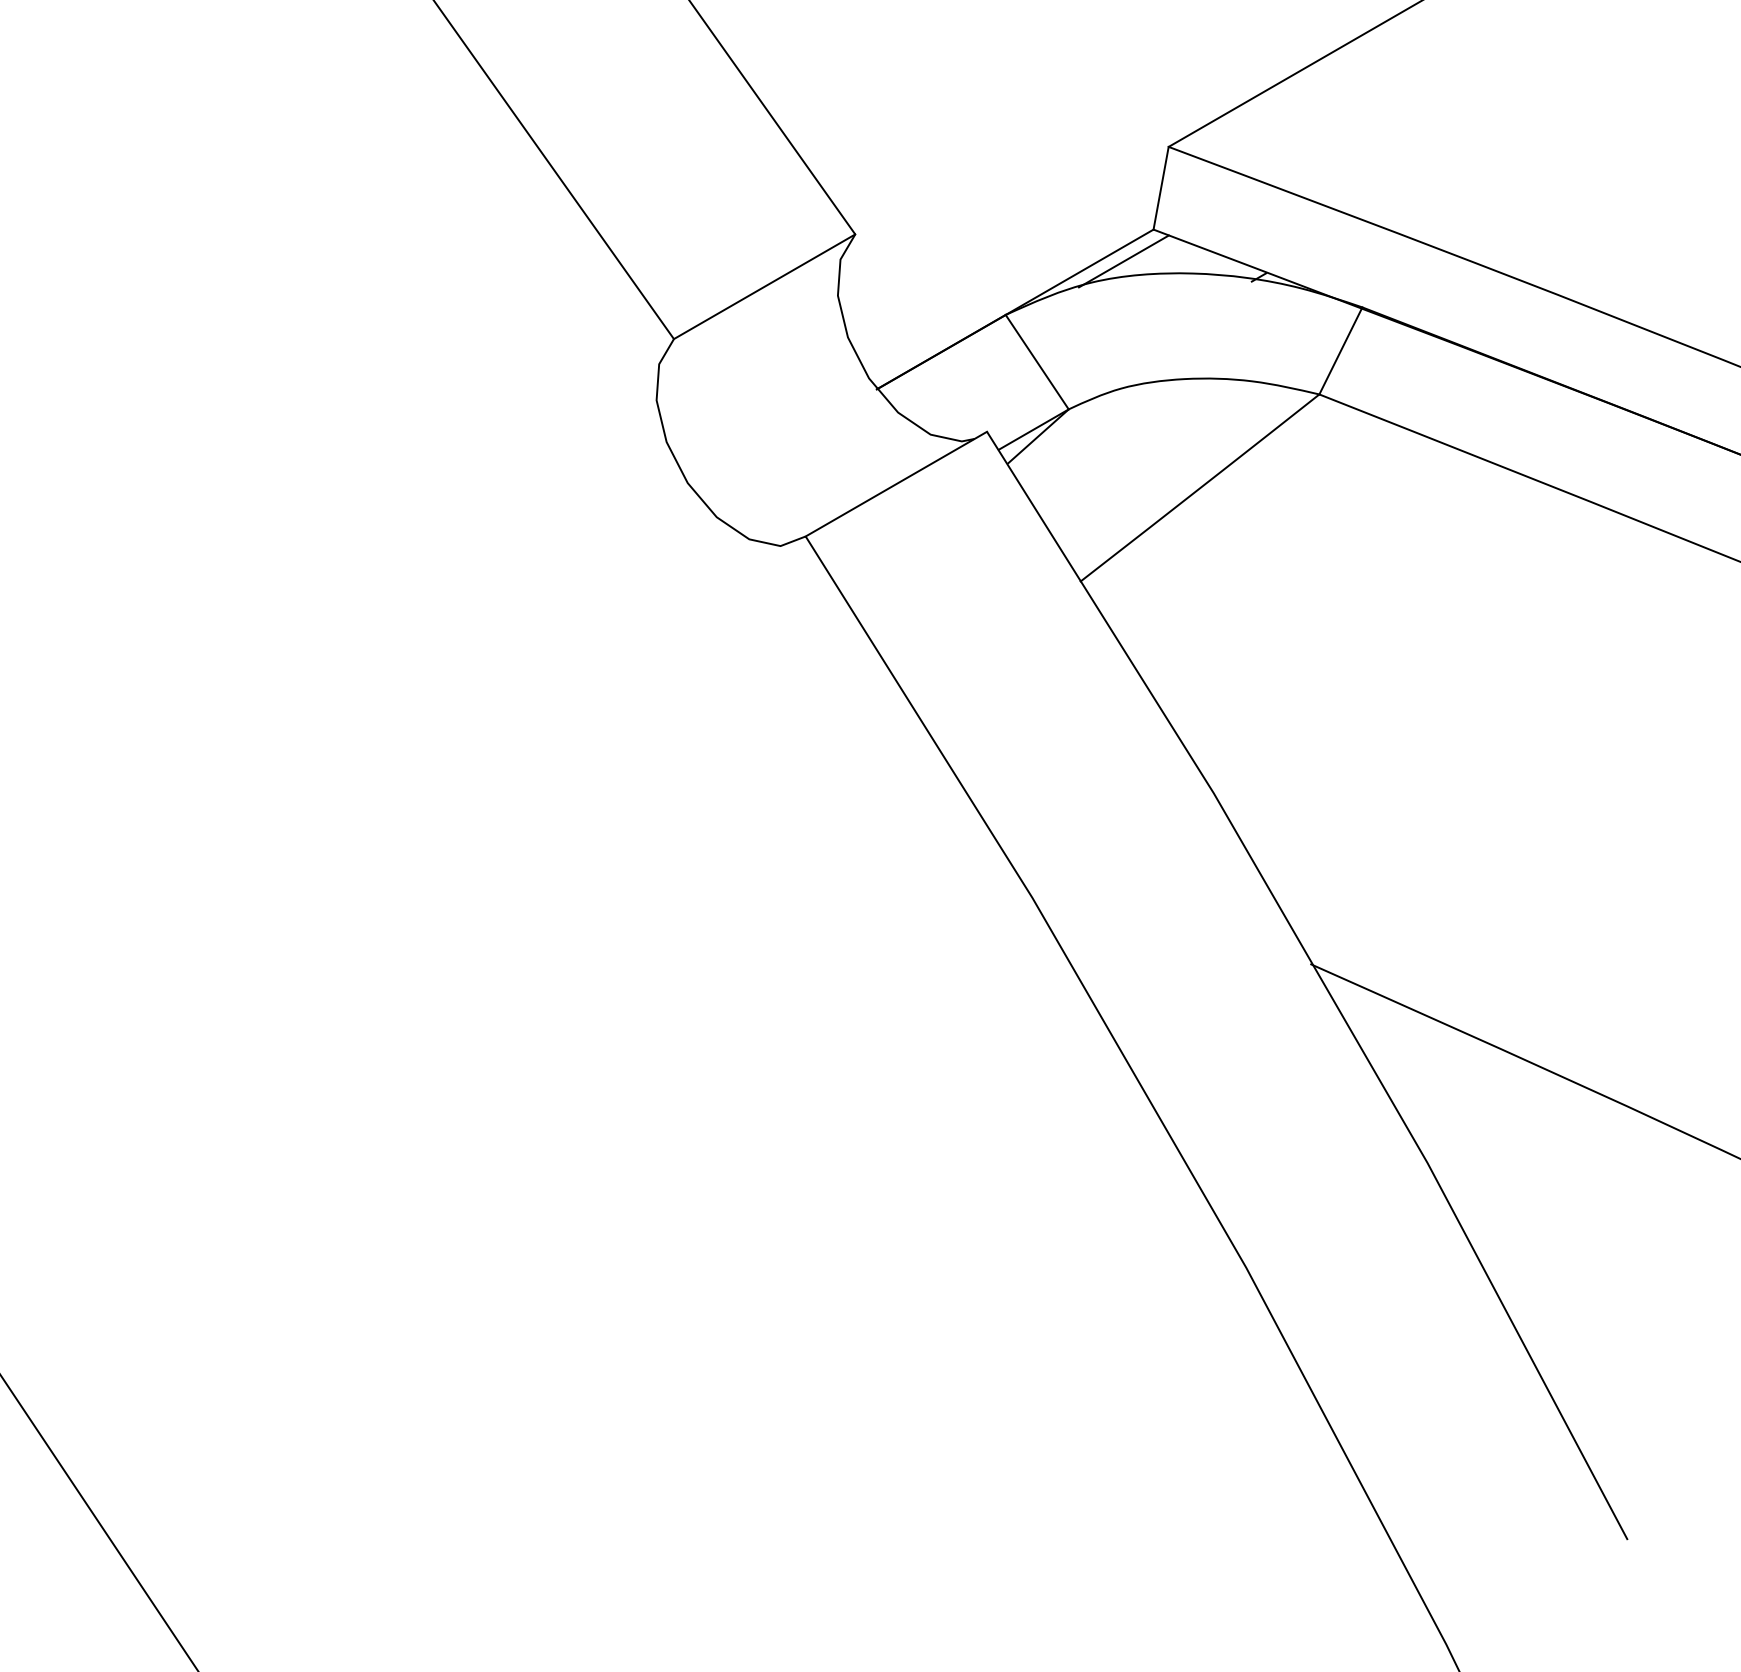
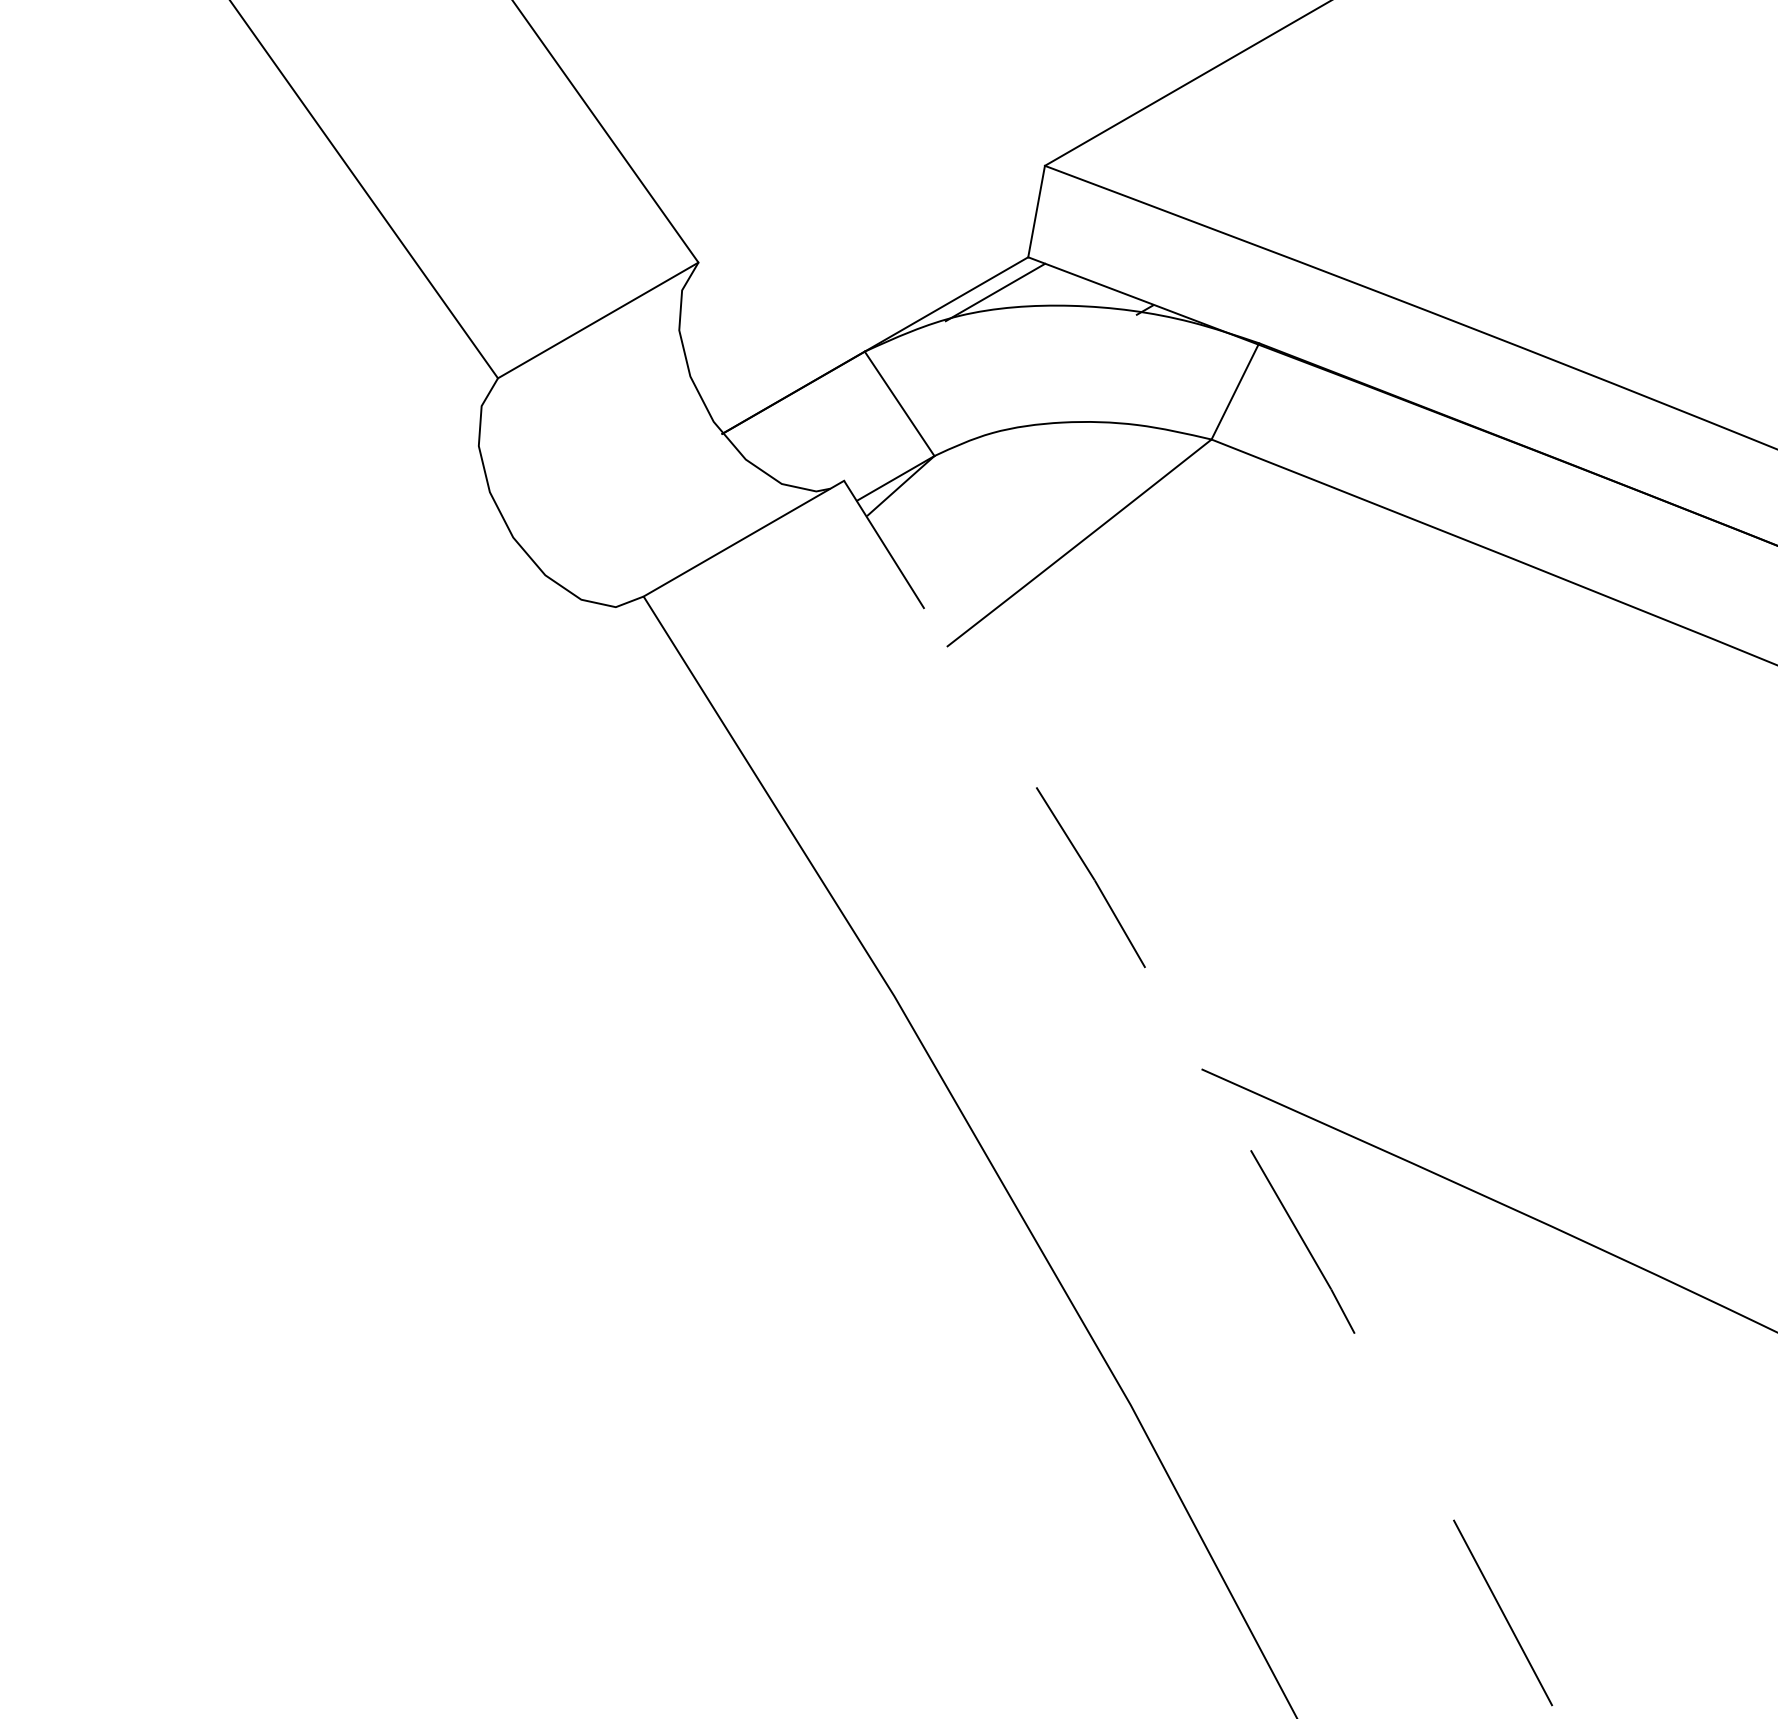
line: (1320, 978) -> (1212, 1085), solid -> dashed

